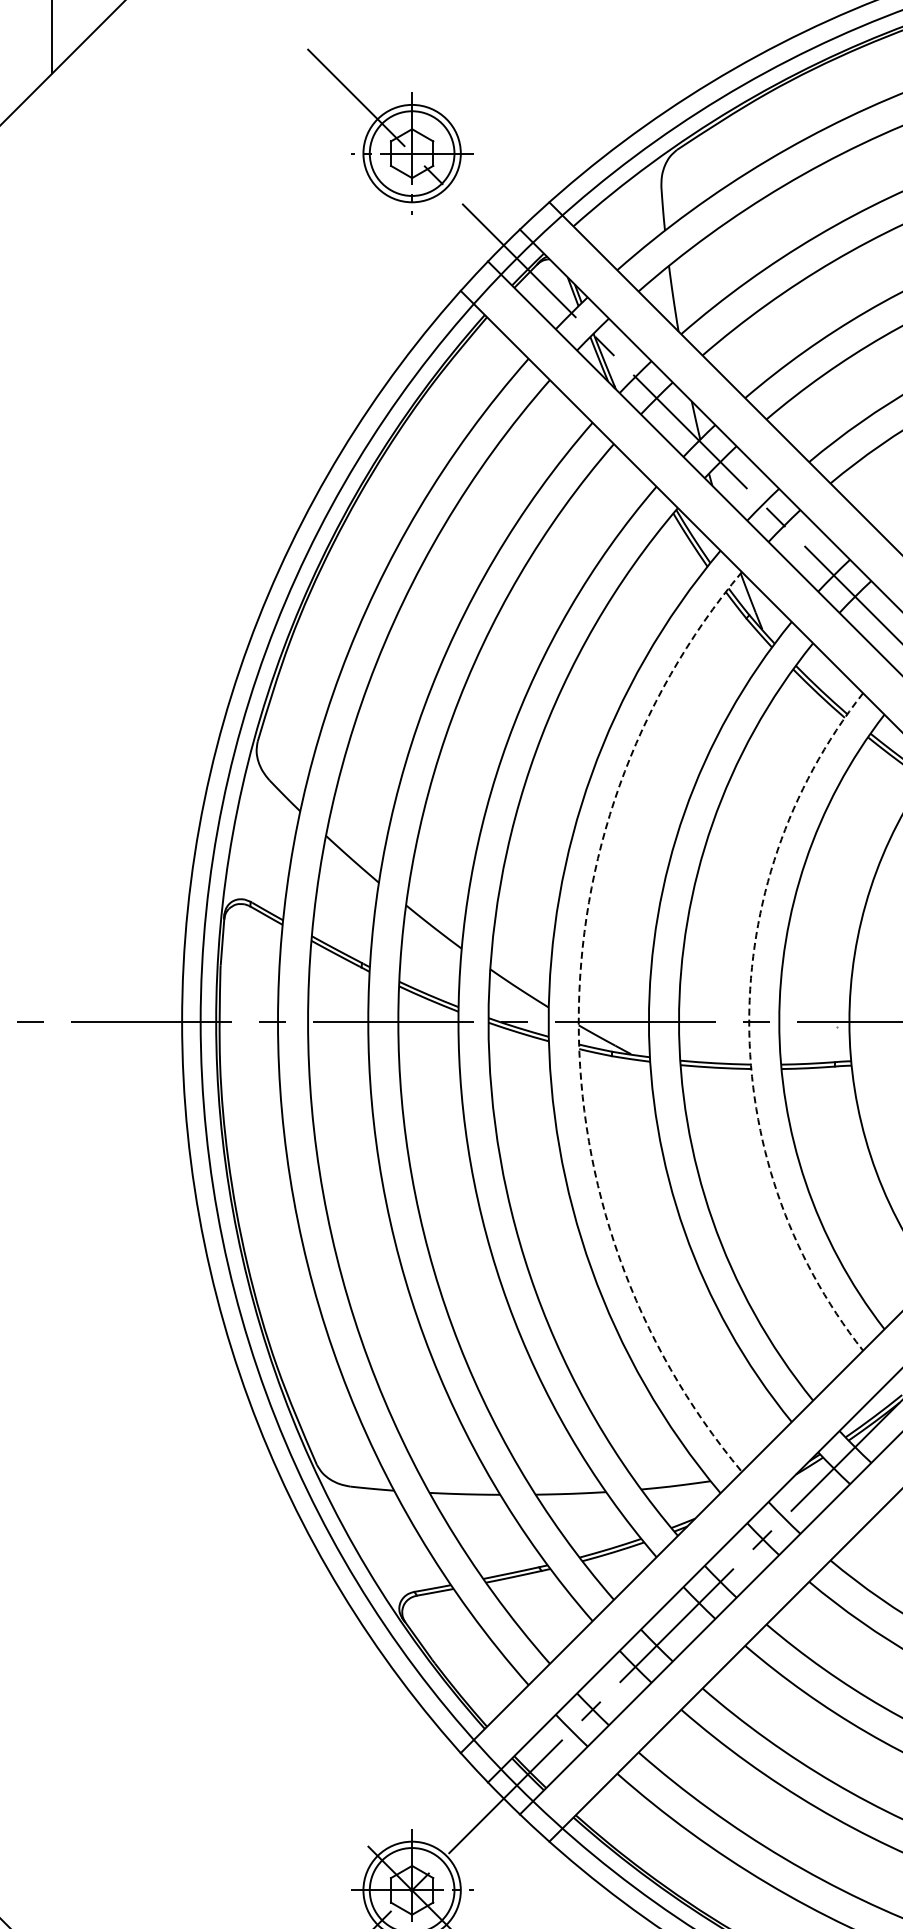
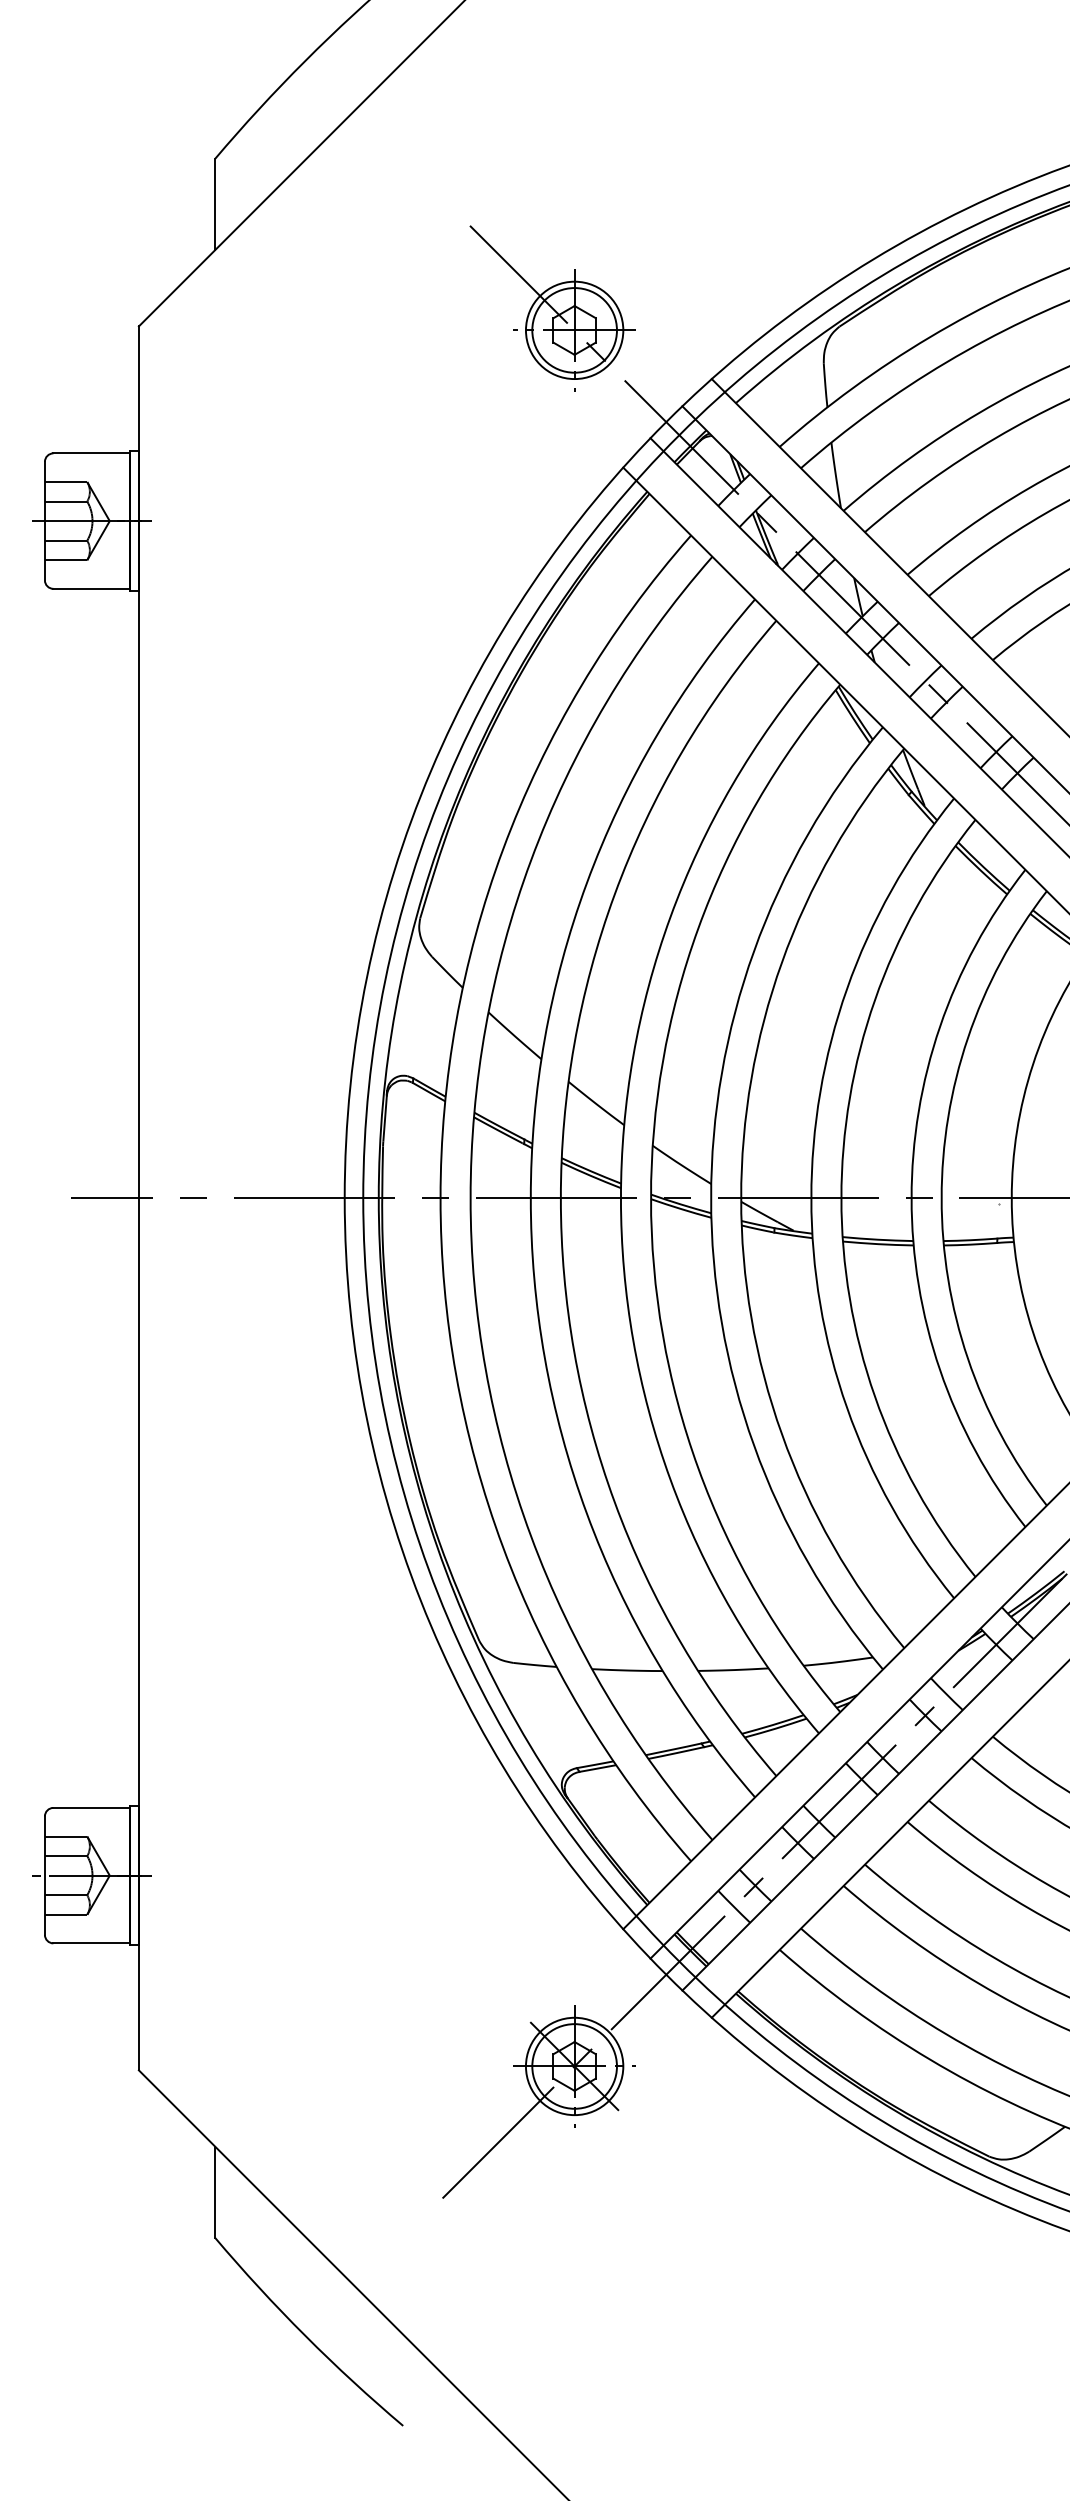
arc: (579, 1022) -> (741, 1198), dashed -> solid
arc: (749, 1022) -> (911, 1198), dashed -> solid

